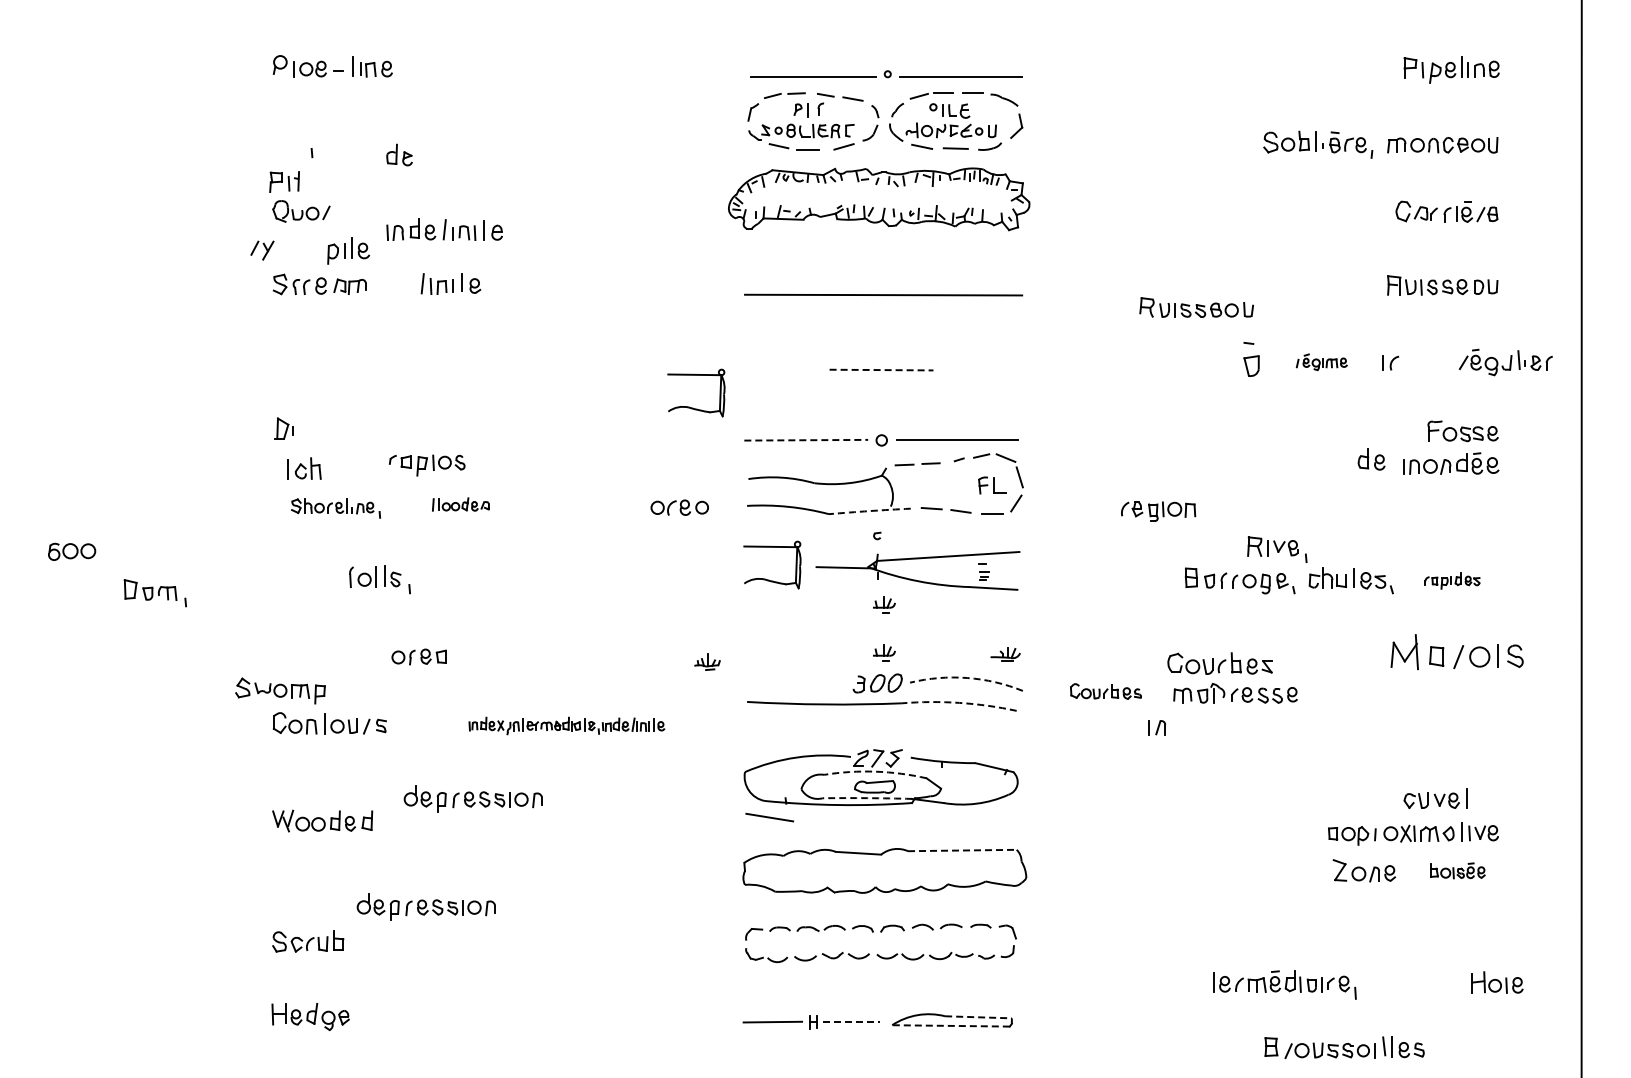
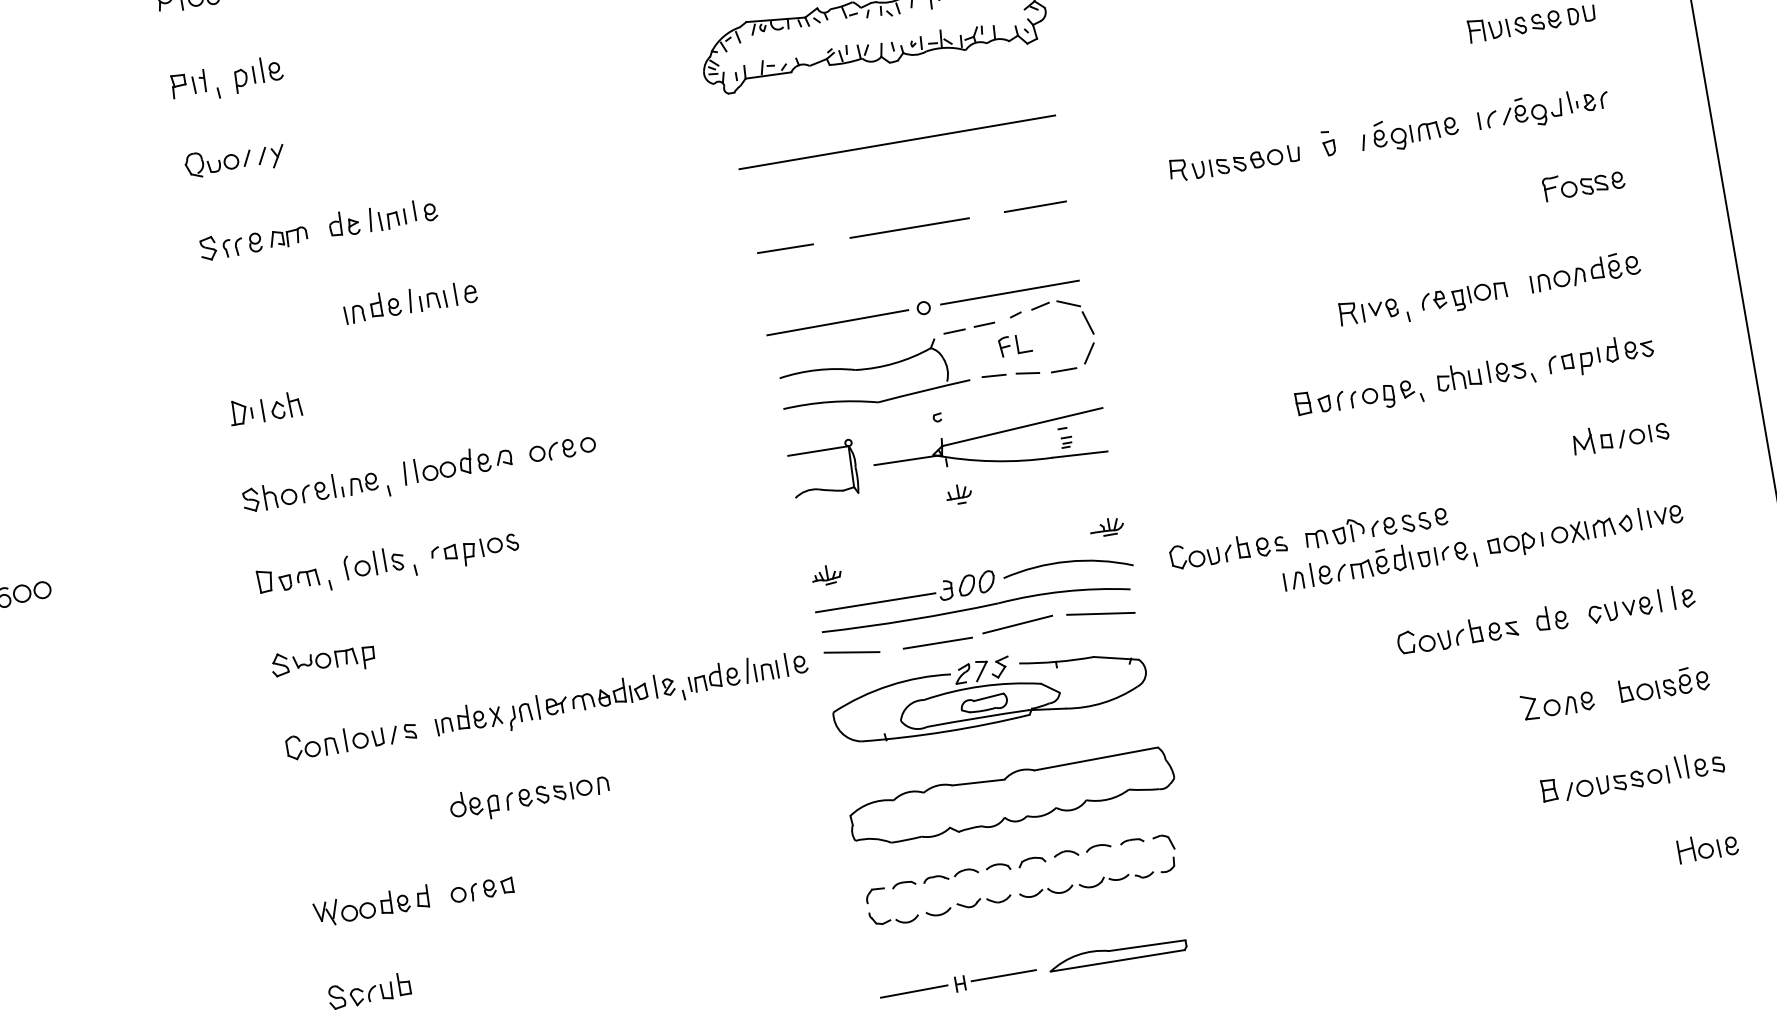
part: (399, 154) -> (343, 223), moved
part: (284, 181) -> (188, 83), moved
part: (444, 229) -> (410, 300), moved
part: (262, 250) -> (271, 157), moved
part: (348, 250) -> (258, 73), moved
part: (1196, 307) -> (1234, 160), moved
part: (1251, 359) -> (1328, 143), size x0.62
part: (1321, 362) -> (1408, 132), size x1.67
part: (1505, 362) -> (1554, 107), moved
line: (772, 369) -> (785, 248), added
line: (881, 370) -> (909, 228), dashed -> solid
line: (991, 370) -> (1034, 206), added
part: (693, 407) -> (703, 307), removed
line: (806, 440) -> (838, 322), dashed -> solid
part: (1371, 459) -> (1551, 618), moved
part: (1451, 463) -> (1585, 271), moved
part: (426, 465) -> (474, 552), moved
part: (304, 468) -> (281, 406), moved
part: (992, 485) -> (1015, 345), moved
part: (460, 504) -> (456, 463), size x1.67
part: (679, 507) -> (562, 449), moved
part: (335, 508) -> (315, 492), size x1.43
arc: (869, 511) -> (923, 391), dashed -> solid
part: (1158, 511) -> (1464, 298), moved
part: (1277, 549) -> (1374, 312), moved
part: (1452, 580) -> (1600, 355), size x1.67
part: (154, 593) -> (293, 581), moved
part: (1457, 651) -> (1620, 435), size x0.62
part: (884, 652) -> (968, 548), removed
part: (418, 656) -> (481, 889), moved
part: (707, 661) -> (826, 574), moved
part: (1219, 663) -> (1456, 634), moved
arc: (967, 677) -> (1067, 561), dashed -> solid
line: (797, 684) -> (875, 602), added
part: (280, 690) -> (323, 660), moved
part: (1105, 691) -> (1227, 549), size x1.43
arc: (959, 702) -> (1063, 591), dashed -> solid
line: (914, 723) -> (1016, 623), added
part: (566, 725) -> (621, 694), size x1.67
line: (987, 727) -> (1100, 614), added
line: (844, 728) -> (938, 643), added
arc: (875, 771) -> (981, 686), dashed -> solid
arc: (867, 798) -> (977, 718), dashed -> solid
part: (1487, 798) -> (1683, 596), added
line: (769, 817) -> (851, 652), moved
part: (322, 820) -> (371, 905), moved
part: (1413, 833) -> (1585, 530), moved
line: (962, 850) -> (1096, 758), dashed -> solid
part: (1457, 870) -> (1663, 684), size x1.43
part: (425, 906) -> (496, 928), removed
part: (1497, 982) -> (1708, 846), moved
part: (1284, 984) -> (1393, 563), moved
line: (979, 1017) -> (1148, 945), dashed -> solid
line: (852, 1021) -> (1004, 975), dashed -> solid
line: (951, 1025) -> (1118, 960), dashed -> solid
part: (1344, 1047) -> (1632, 776), moved

